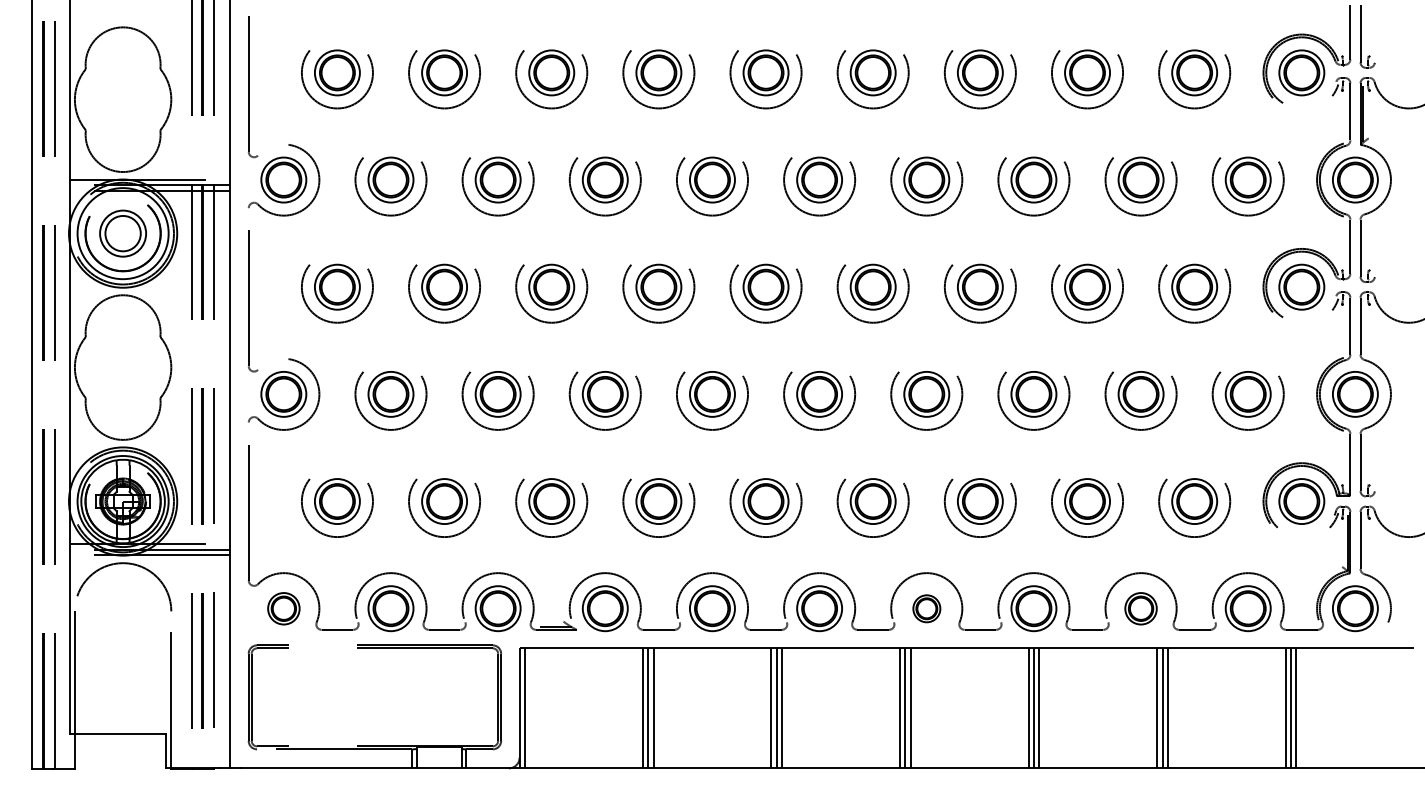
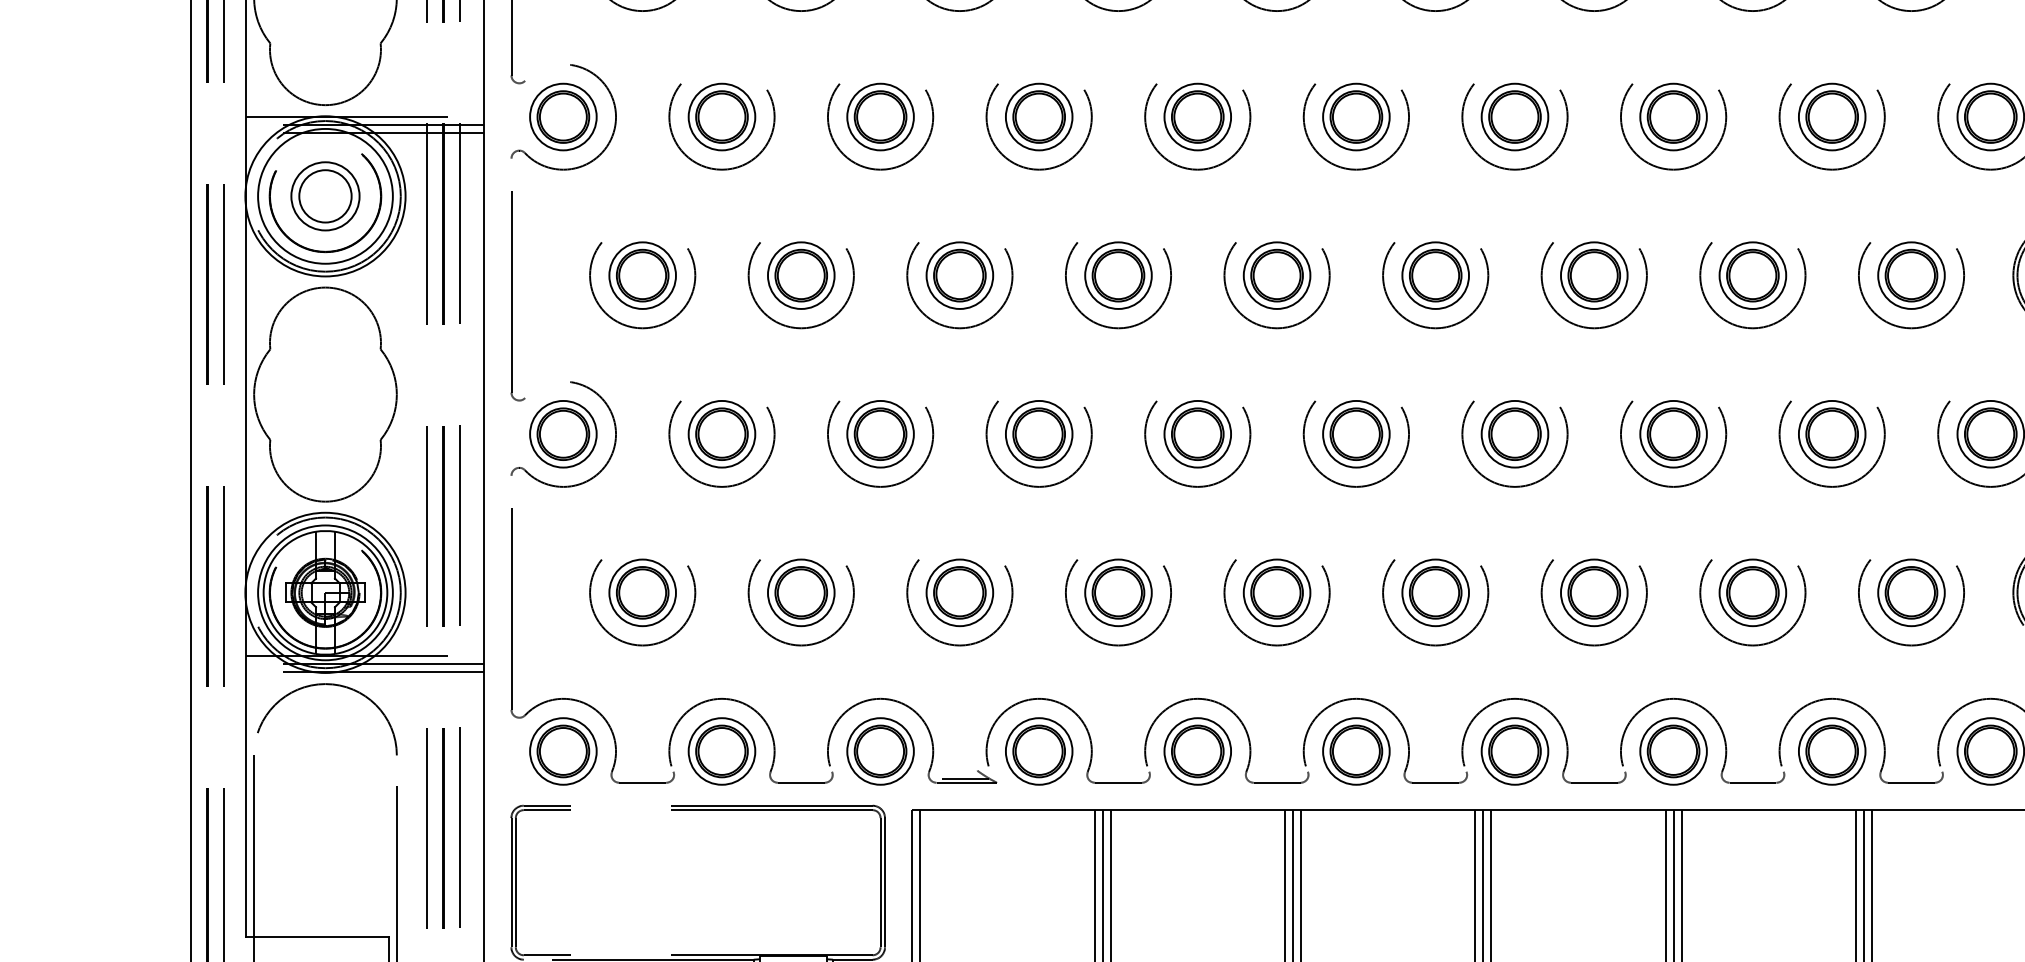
part: (283, 608) -> (562, 751), size x1.43
part: (926, 608) -> (1514, 751), size x1.67
part: (1140, 608) -> (1831, 751), size x1.43

